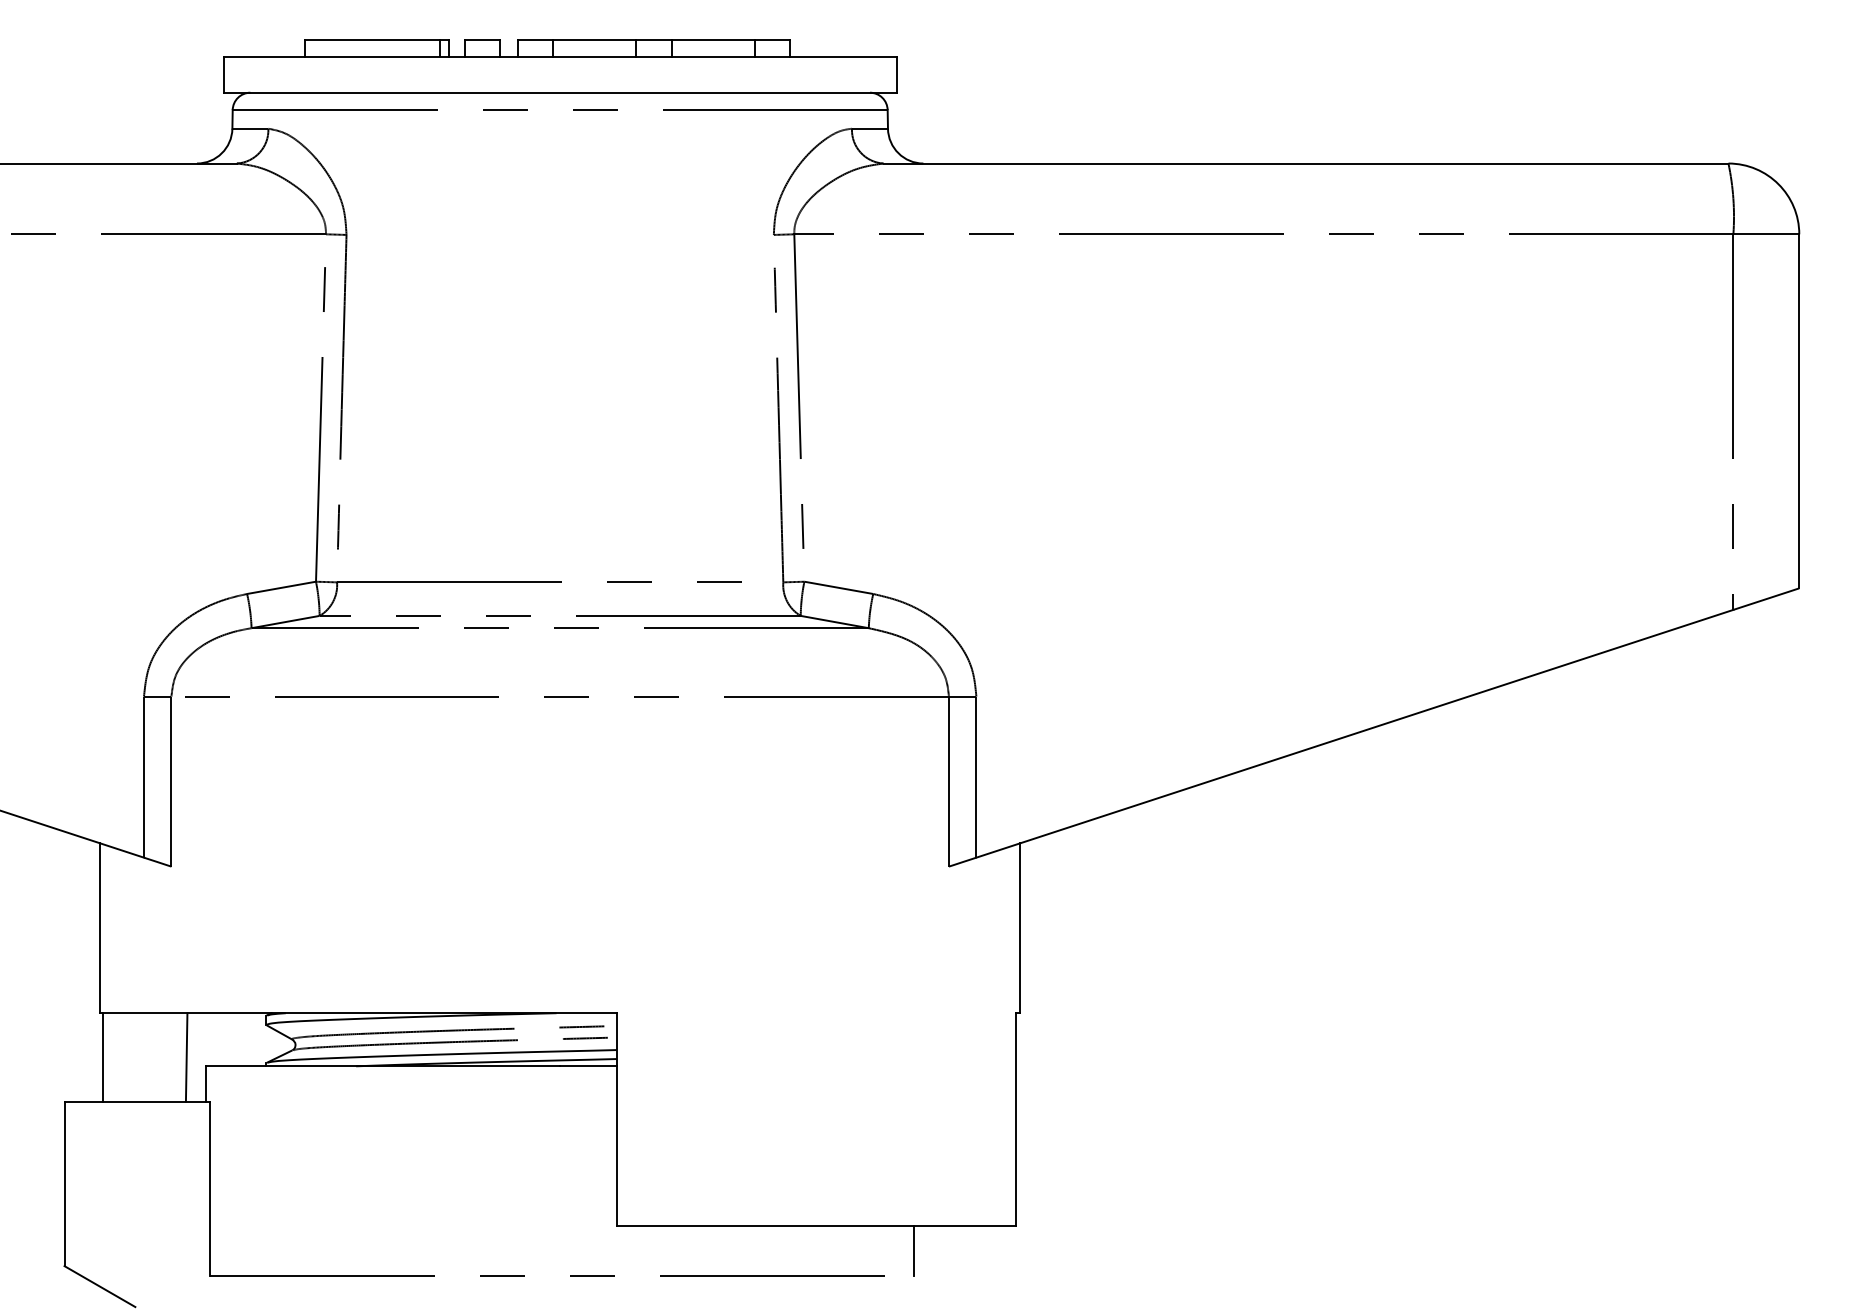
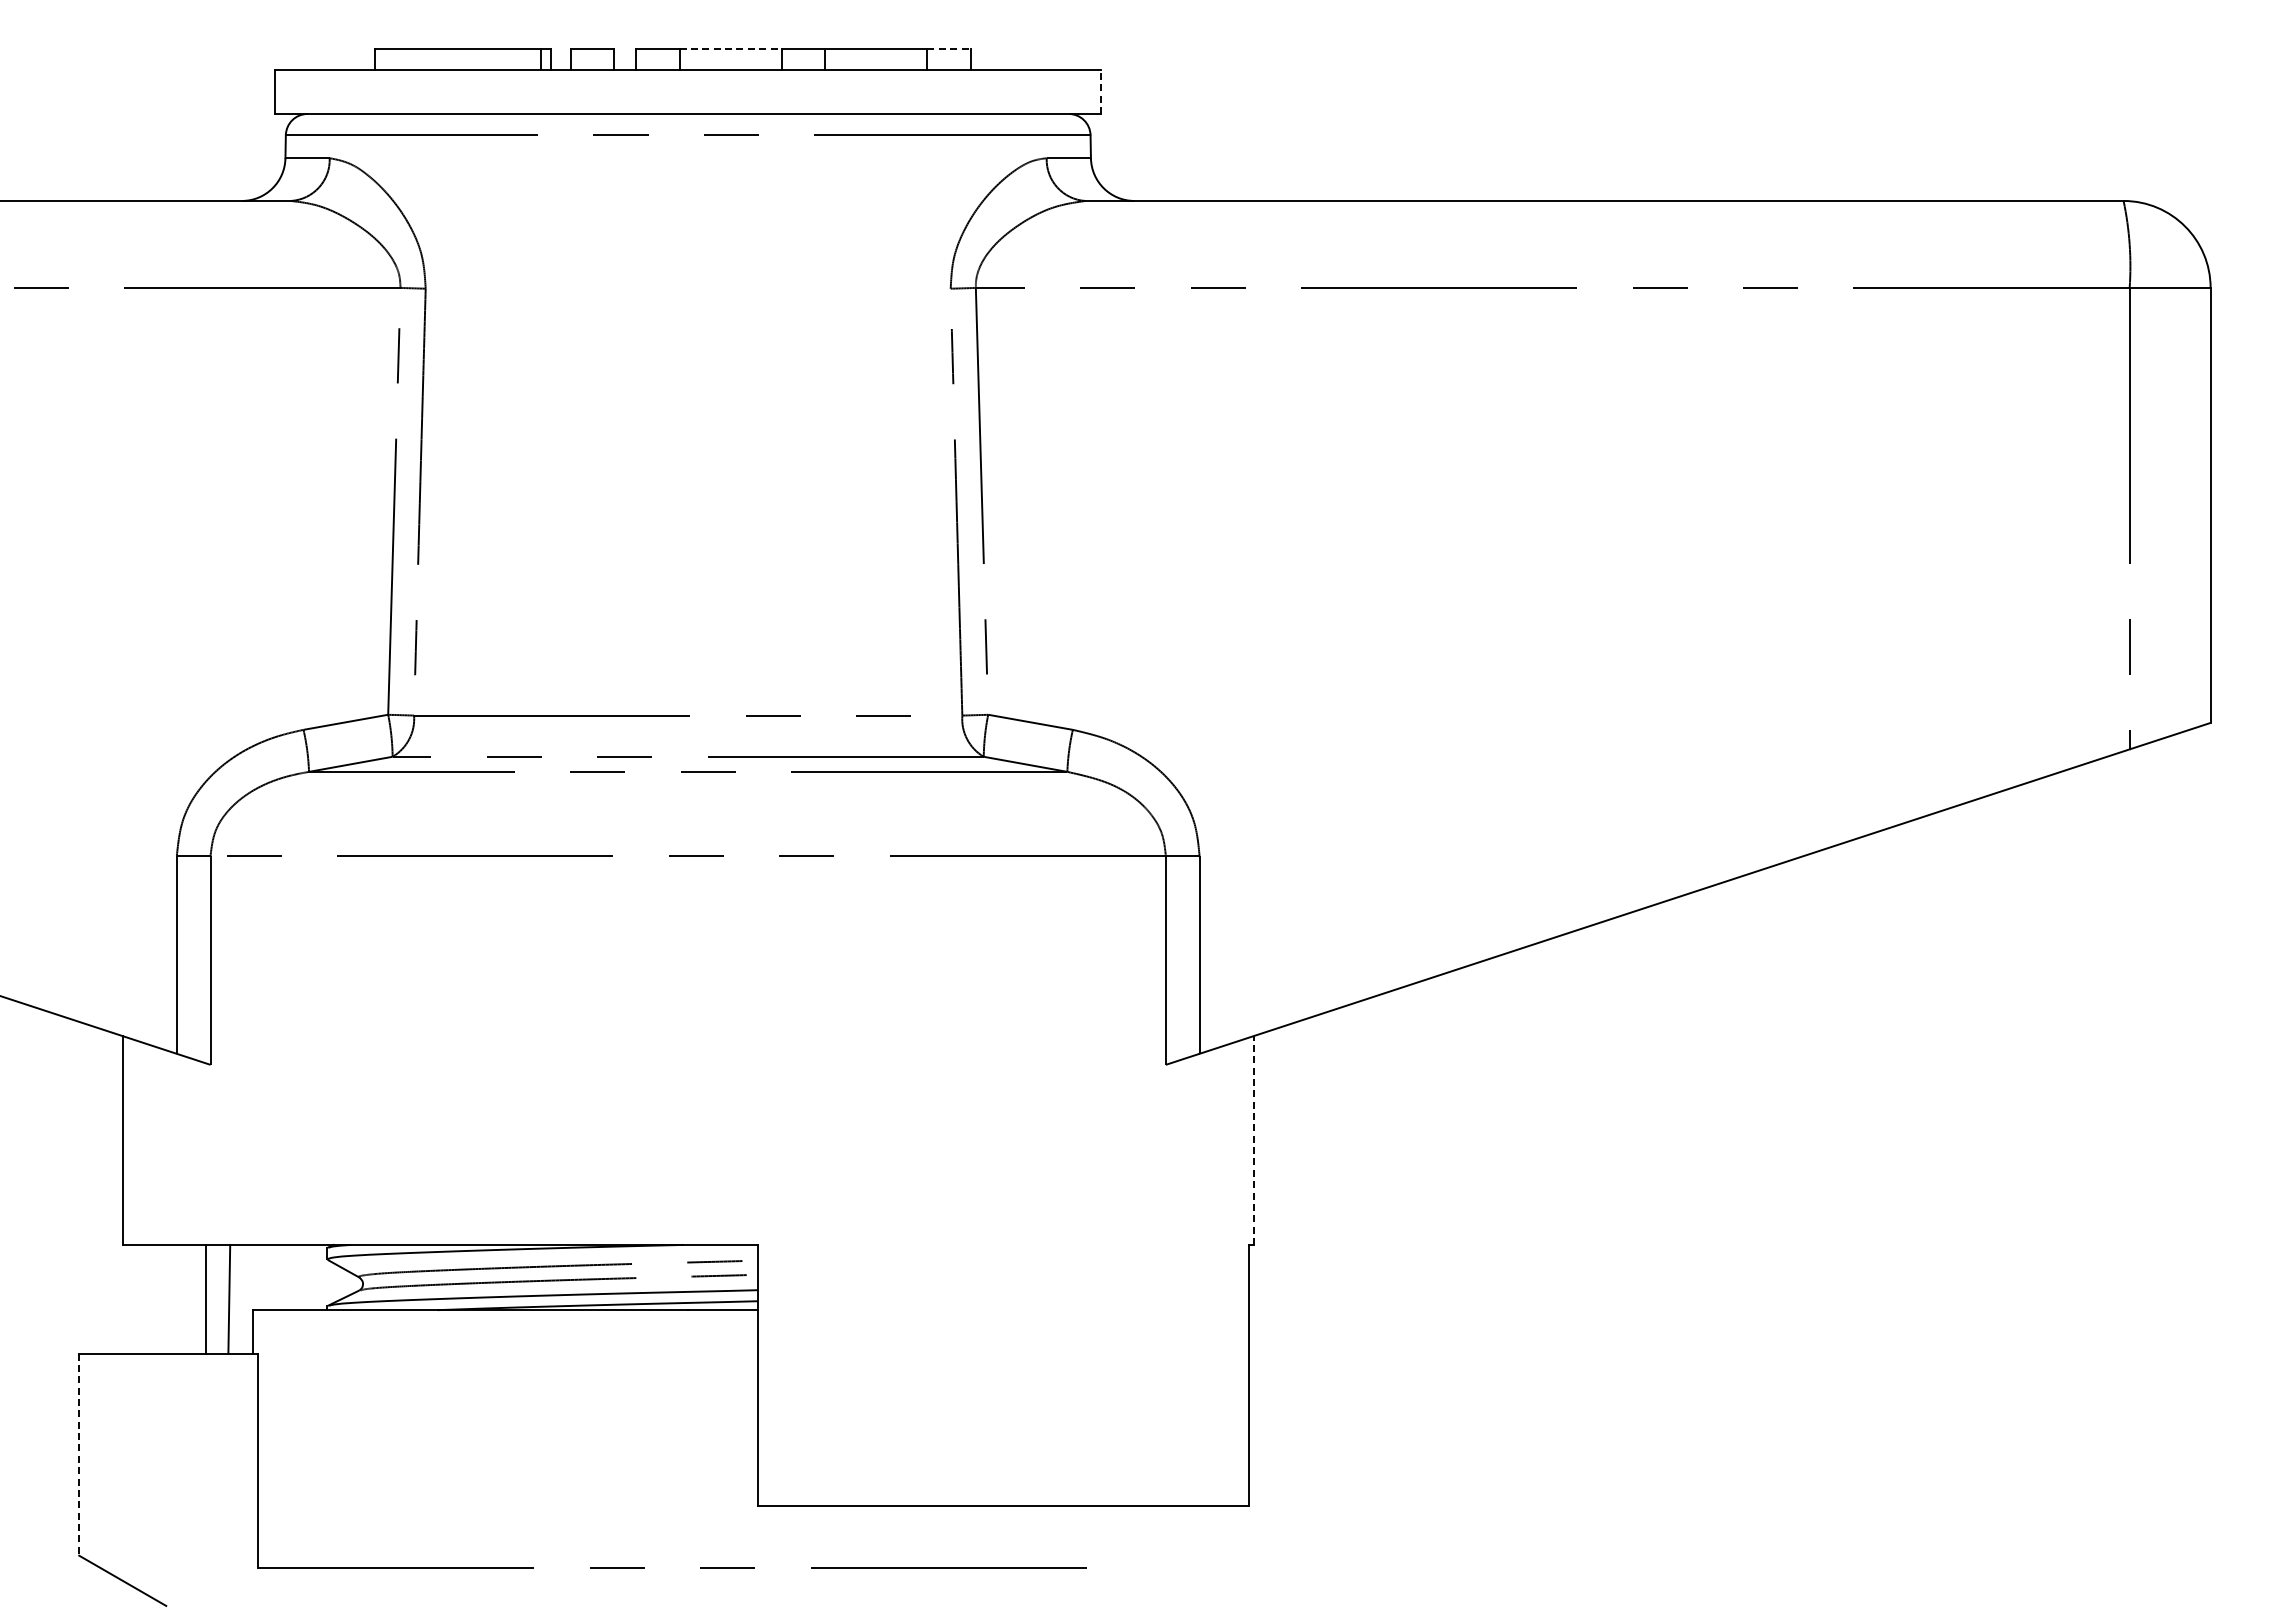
line: (595, 39) -> (731, 48), solid -> dashed
line: (772, 39) -> (949, 48), solid -> dashed
line: (896, 75) -> (1101, 92), solid -> dashed
line: (1020, 928) -> (1253, 1140), solid -> dashed
line: (103, 1056) -> (206, 1298), moved
line: (64, 1184) -> (79, 1455), solid -> dashed
line: (914, 1250) -> (1123, 1536), removed

